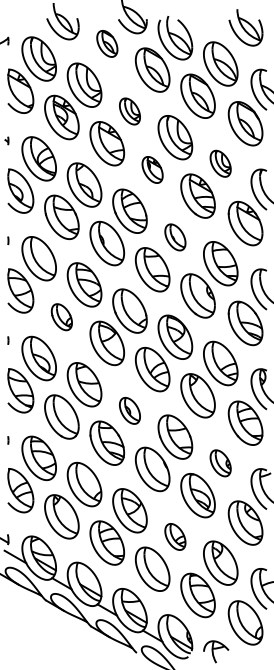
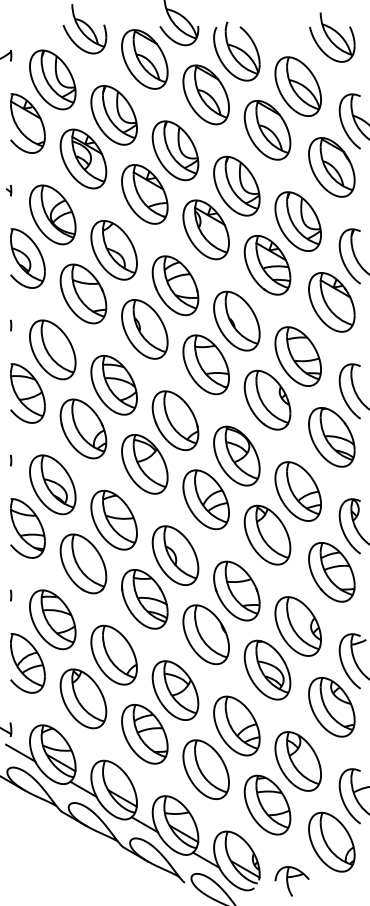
part: (107, 43) -> (144, 59), size x1.67
part: (129, 111) -> (175, 150), size x1.67
part: (220, 163) -> (297, 221), size x1.67
part: (152, 169) -> (205, 229), size x1.67
part: (175, 236) -> (236, 320), size x1.67
part: (61, 316) -> (83, 428), size x1.67
part: (129, 410) -> (175, 555), size x1.67
part: (220, 463) -> (297, 626), size x1.67
part: (175, 536) -> (236, 725), size x1.67

